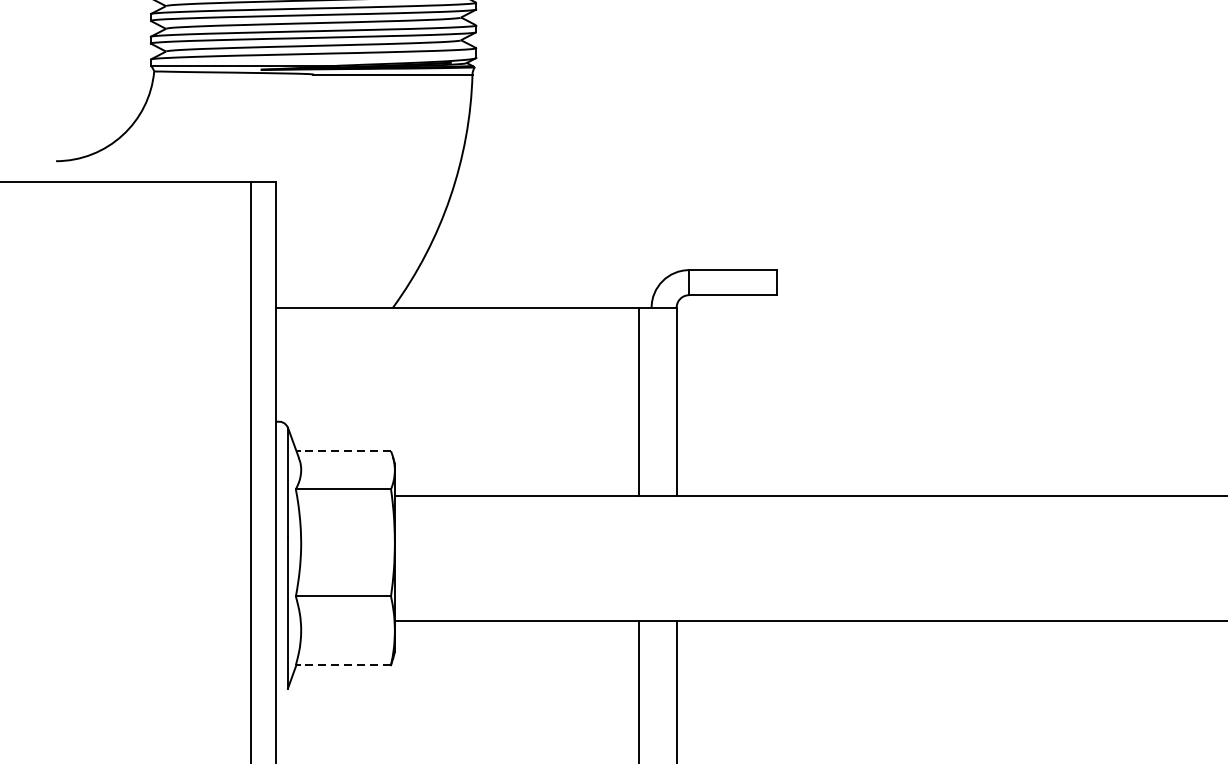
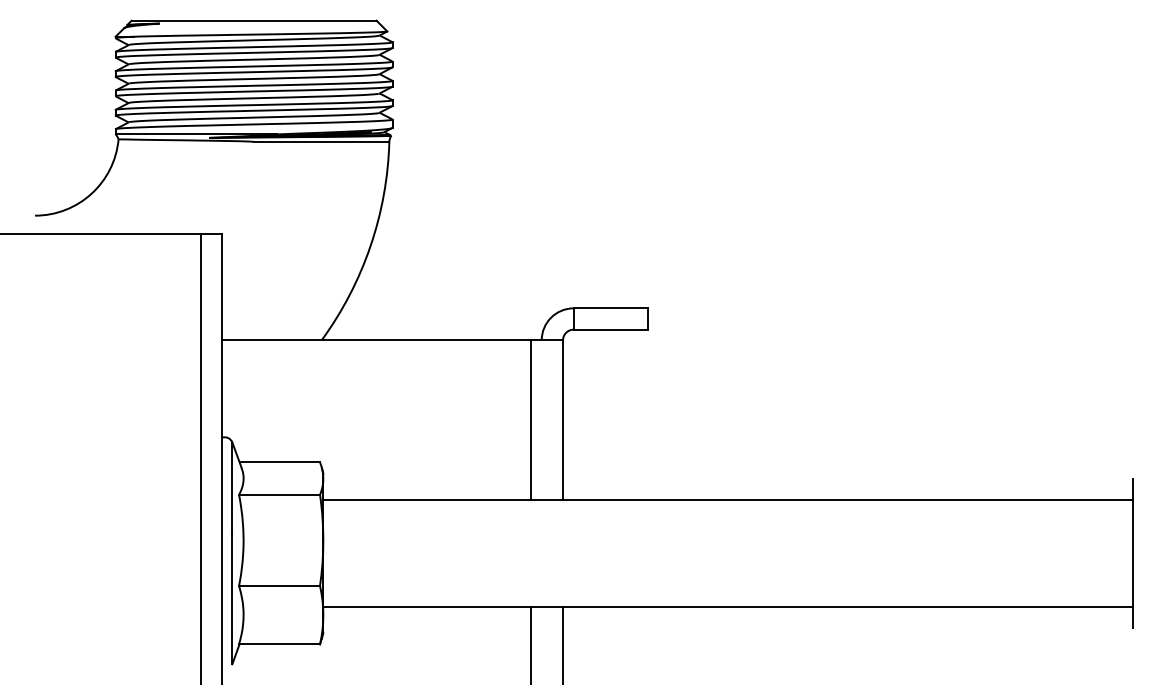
line: (343, 451) -> (279, 462), dashed -> solid
line: (343, 665) -> (279, 644), dashed -> solid

